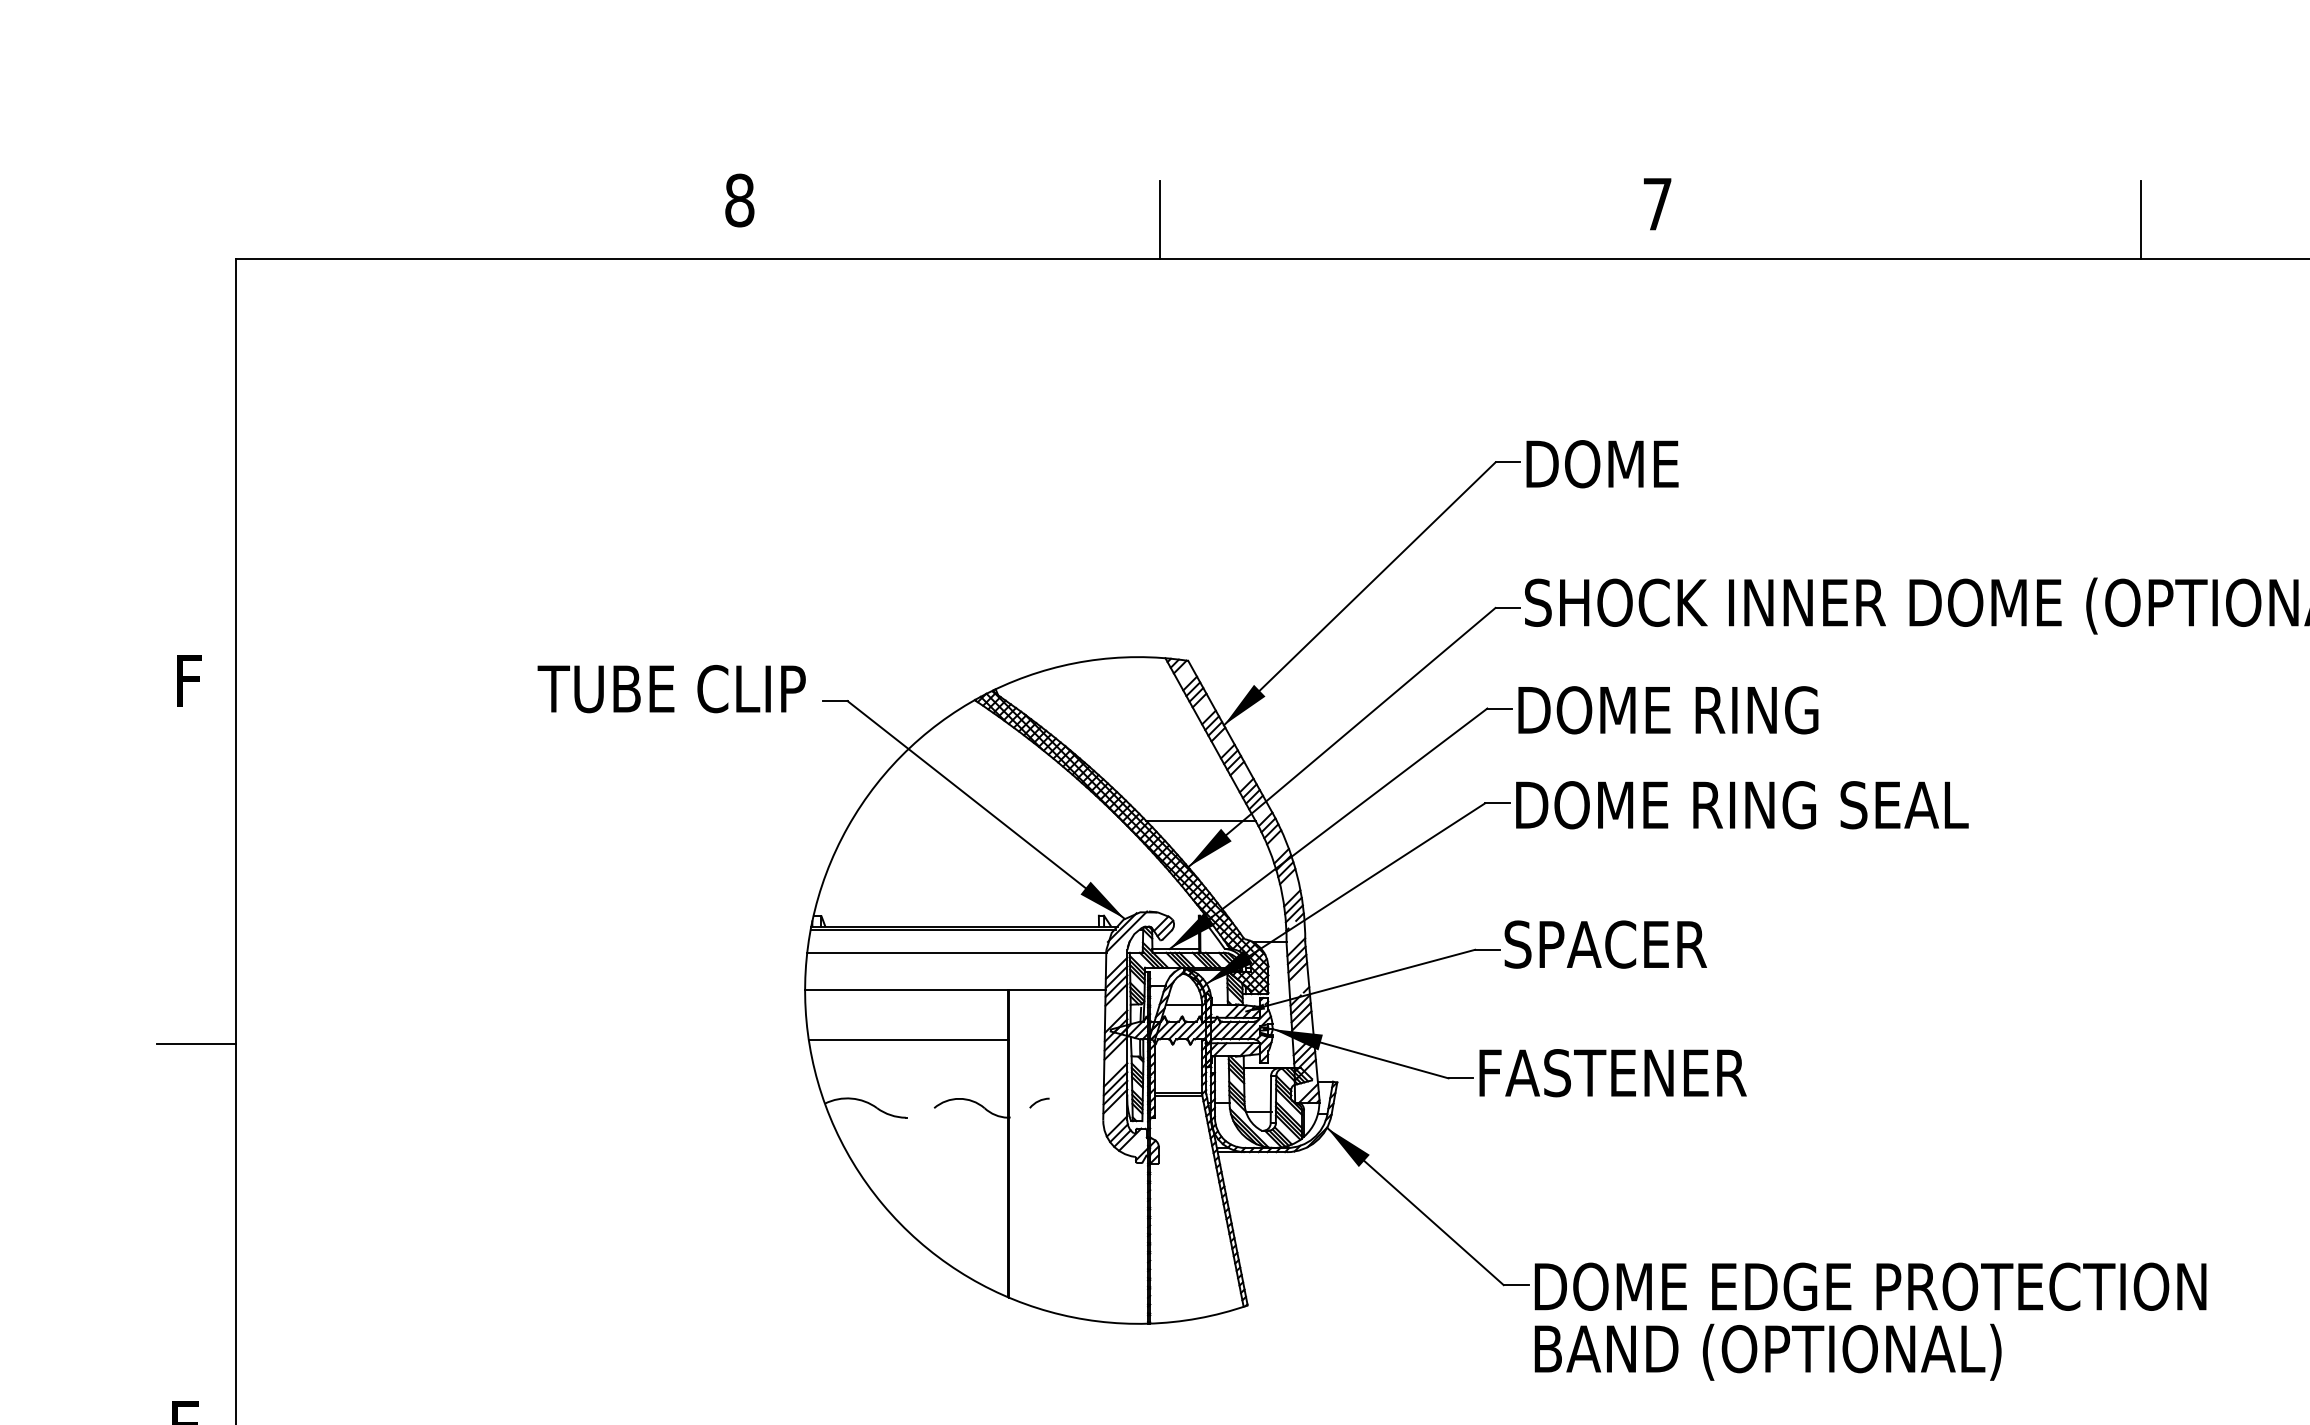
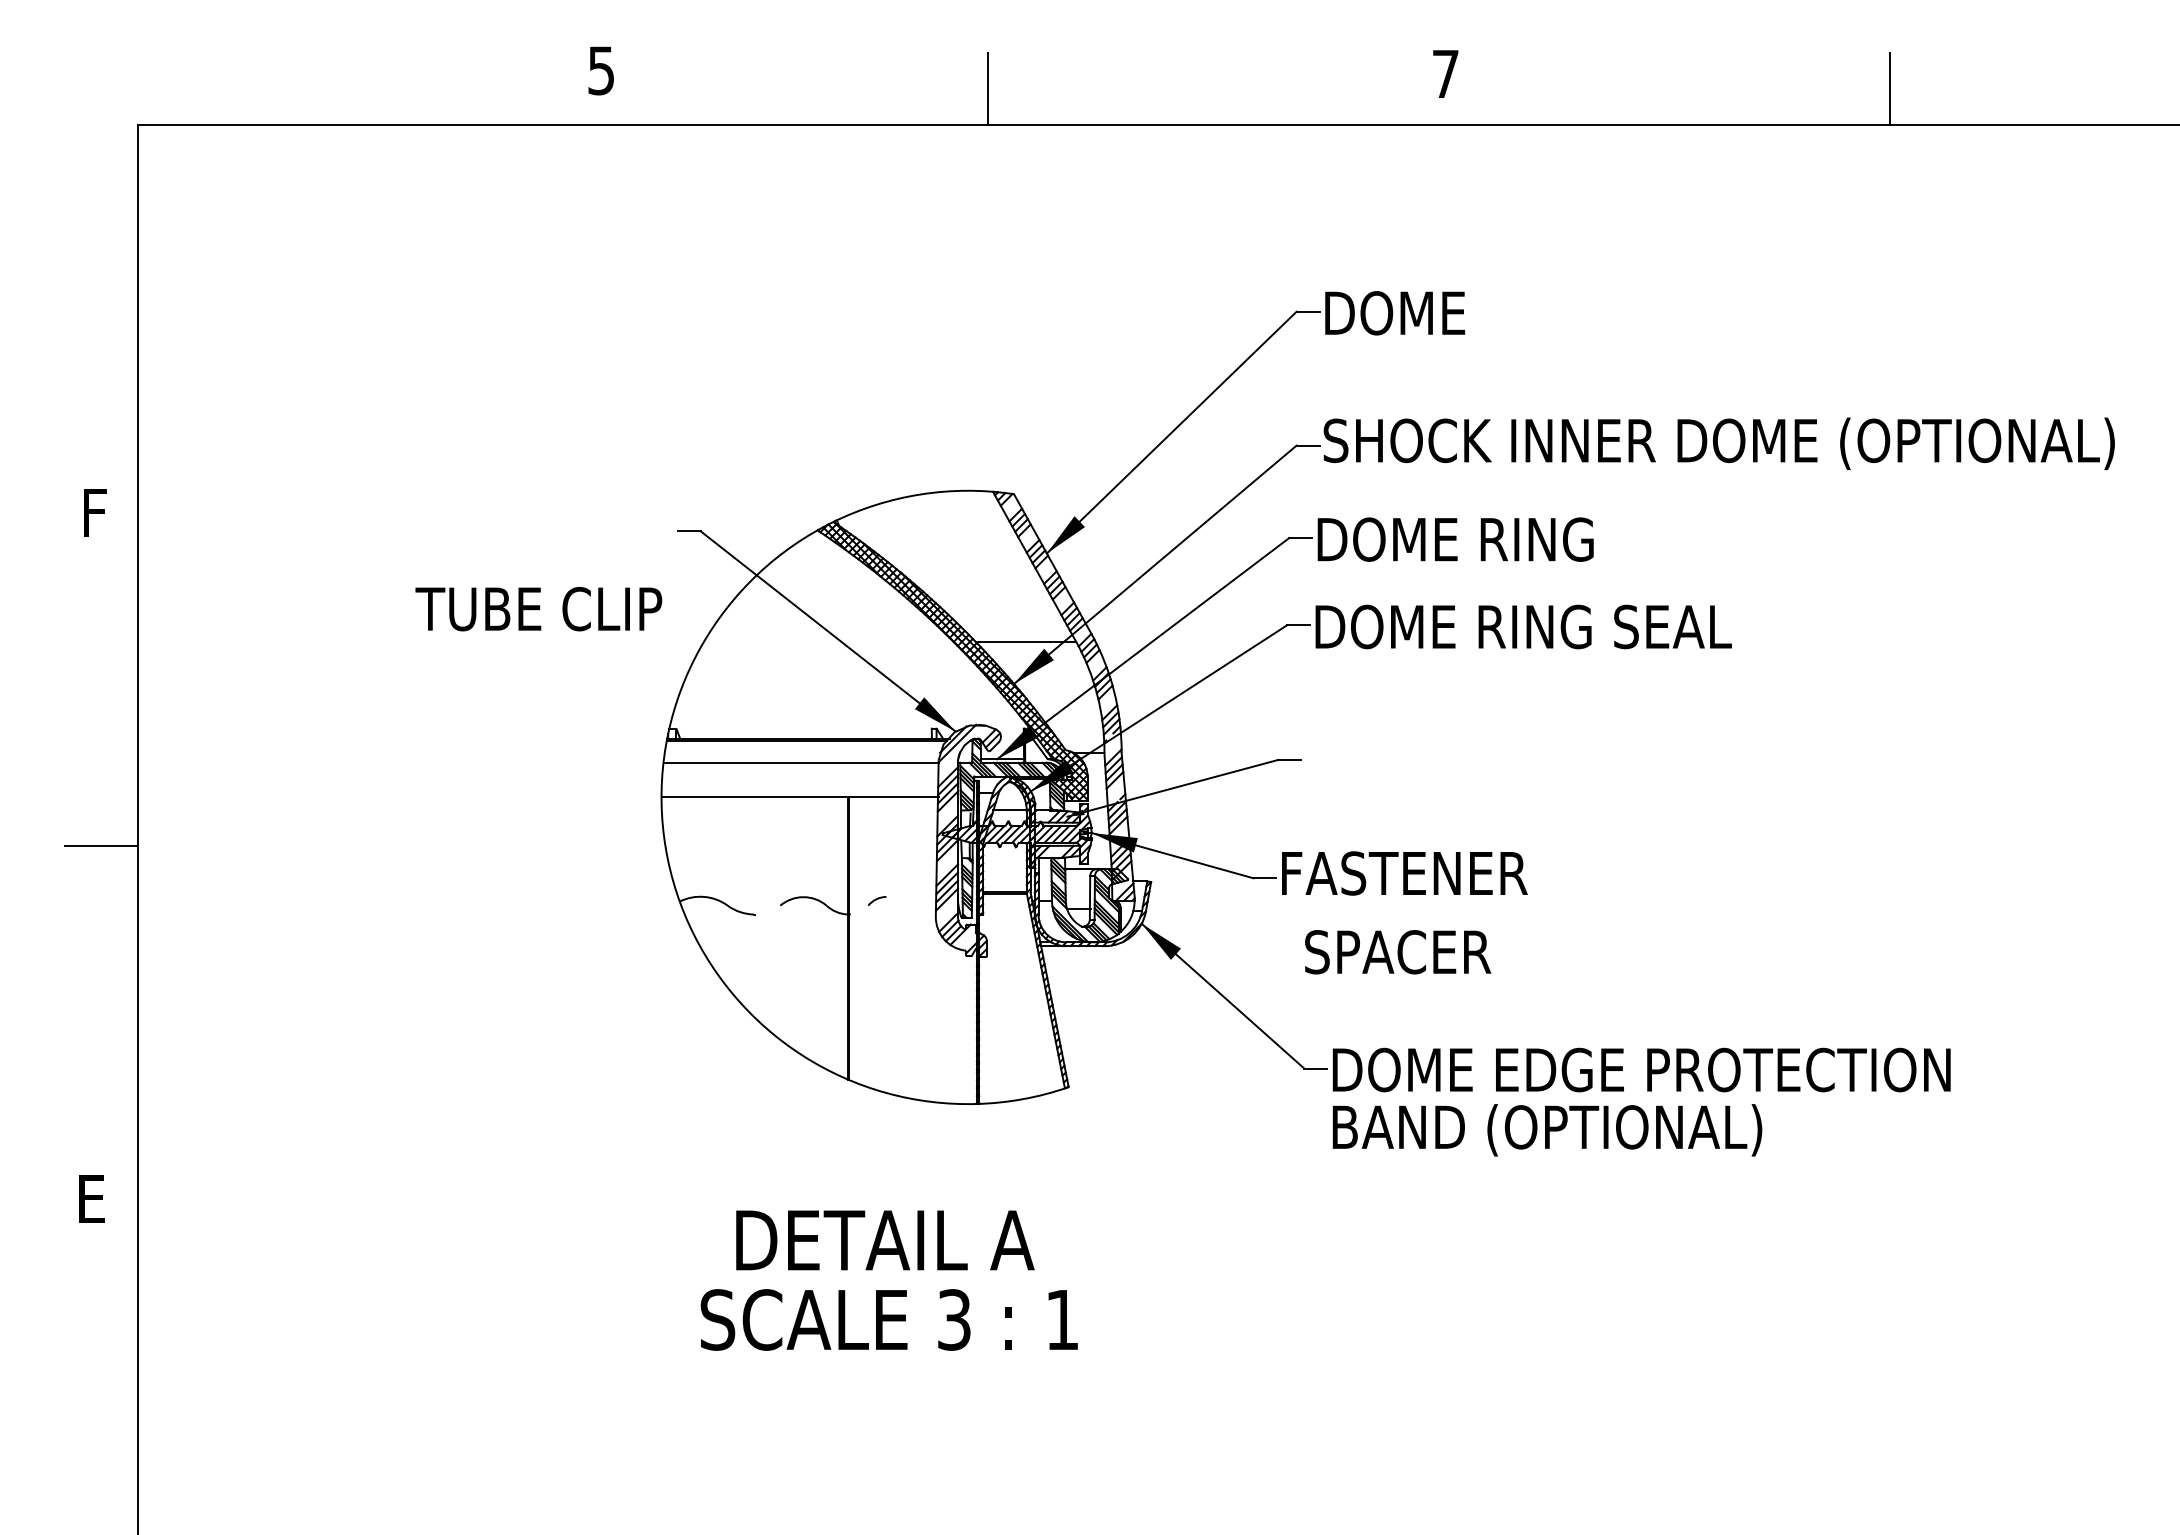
text: (739, 200) -> (601, 70), 8 -> 5
text: (671, 689) -> (538, 609), moved
text: (1606, 944) -> (1398, 952), moved
line: (908, 1040) -> (756, 843), removed

